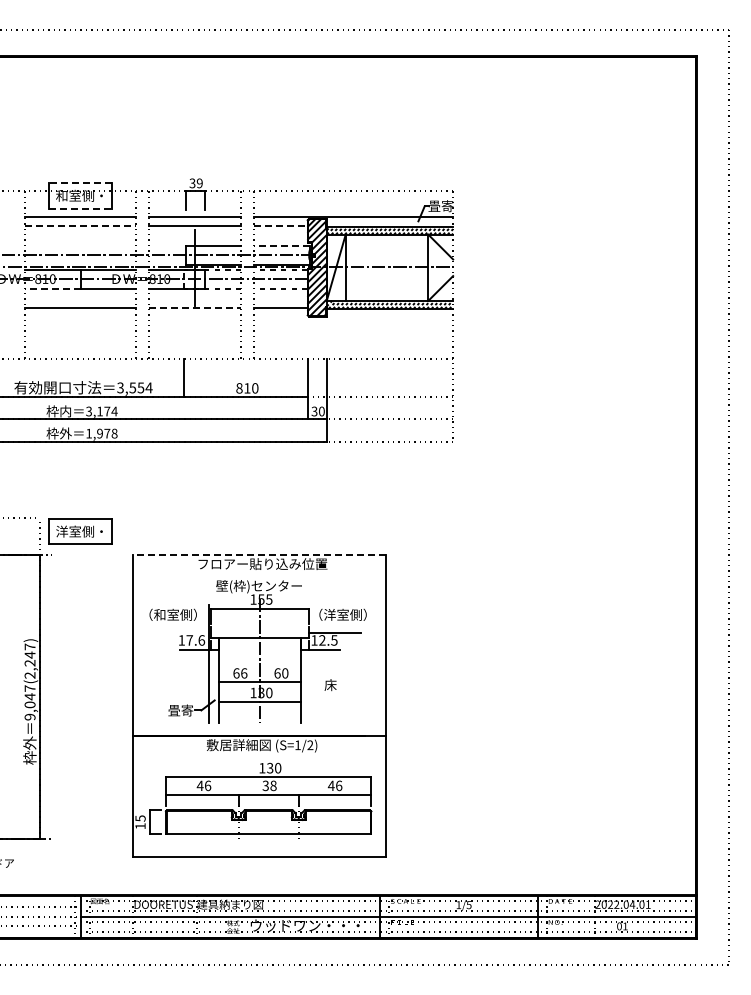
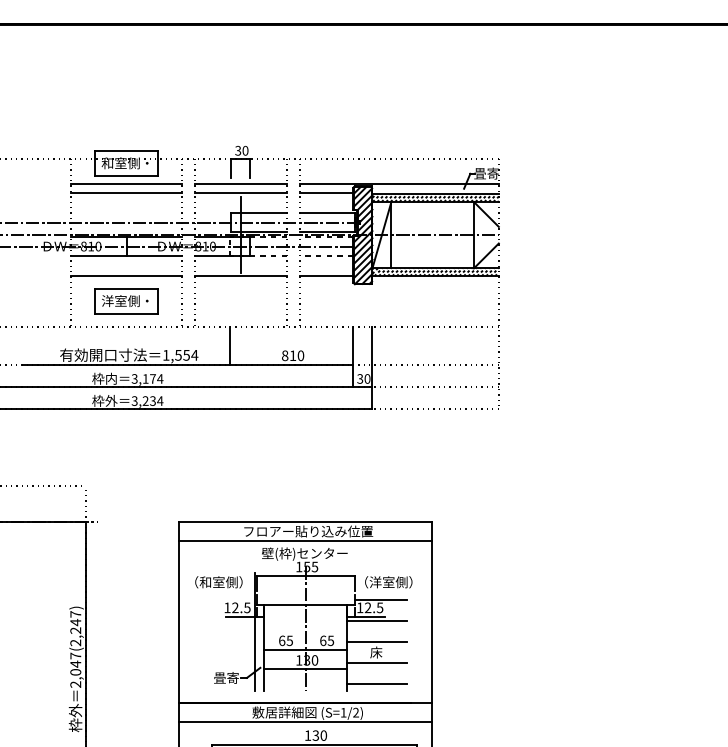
line: (80, 183) -> (126, 150), dashed -> solid
text: (199, 183) -> (245, 150), 39 -> 30
line: (80, 208) -> (126, 175), dashed -> solid
line: (80, 226) -> (126, 193), dashed -> solid
line: (280, 226) -> (326, 193), dashed -> solid
line: (281, 245) -> (327, 212), dashed -> solid
line: (53, 288) -> (99, 255), dashed -> solid
line: (195, 308) -> (241, 275), dashed -> solid
text: (120, 387) -> (166, 354), 3,554 -> 1,554
text: (101, 433) -> (147, 400), 1,978 -> 3,234
part: (80, 531) -> (126, 300), moved
line: (259, 554) -> (305, 521), dashed -> solid
line: (259, 573) -> (305, 540), added
text: (195, 640) -> (241, 607), 17.6 -> 12.5
line: (330, 653) -> (376, 620), added
text: (244, 673) -> (290, 640), 66 -> 65
text: (285, 673) -> (331, 640), 60 -> 65
line: (330, 674) -> (376, 641), added
line: (330, 695) -> (376, 662), added
text: (30, 716) -> (76, 683), 9,047(2,247) -> 2,047(2,247)
line: (330, 716) -> (376, 683), added
line: (259, 754) -> (305, 721), added

